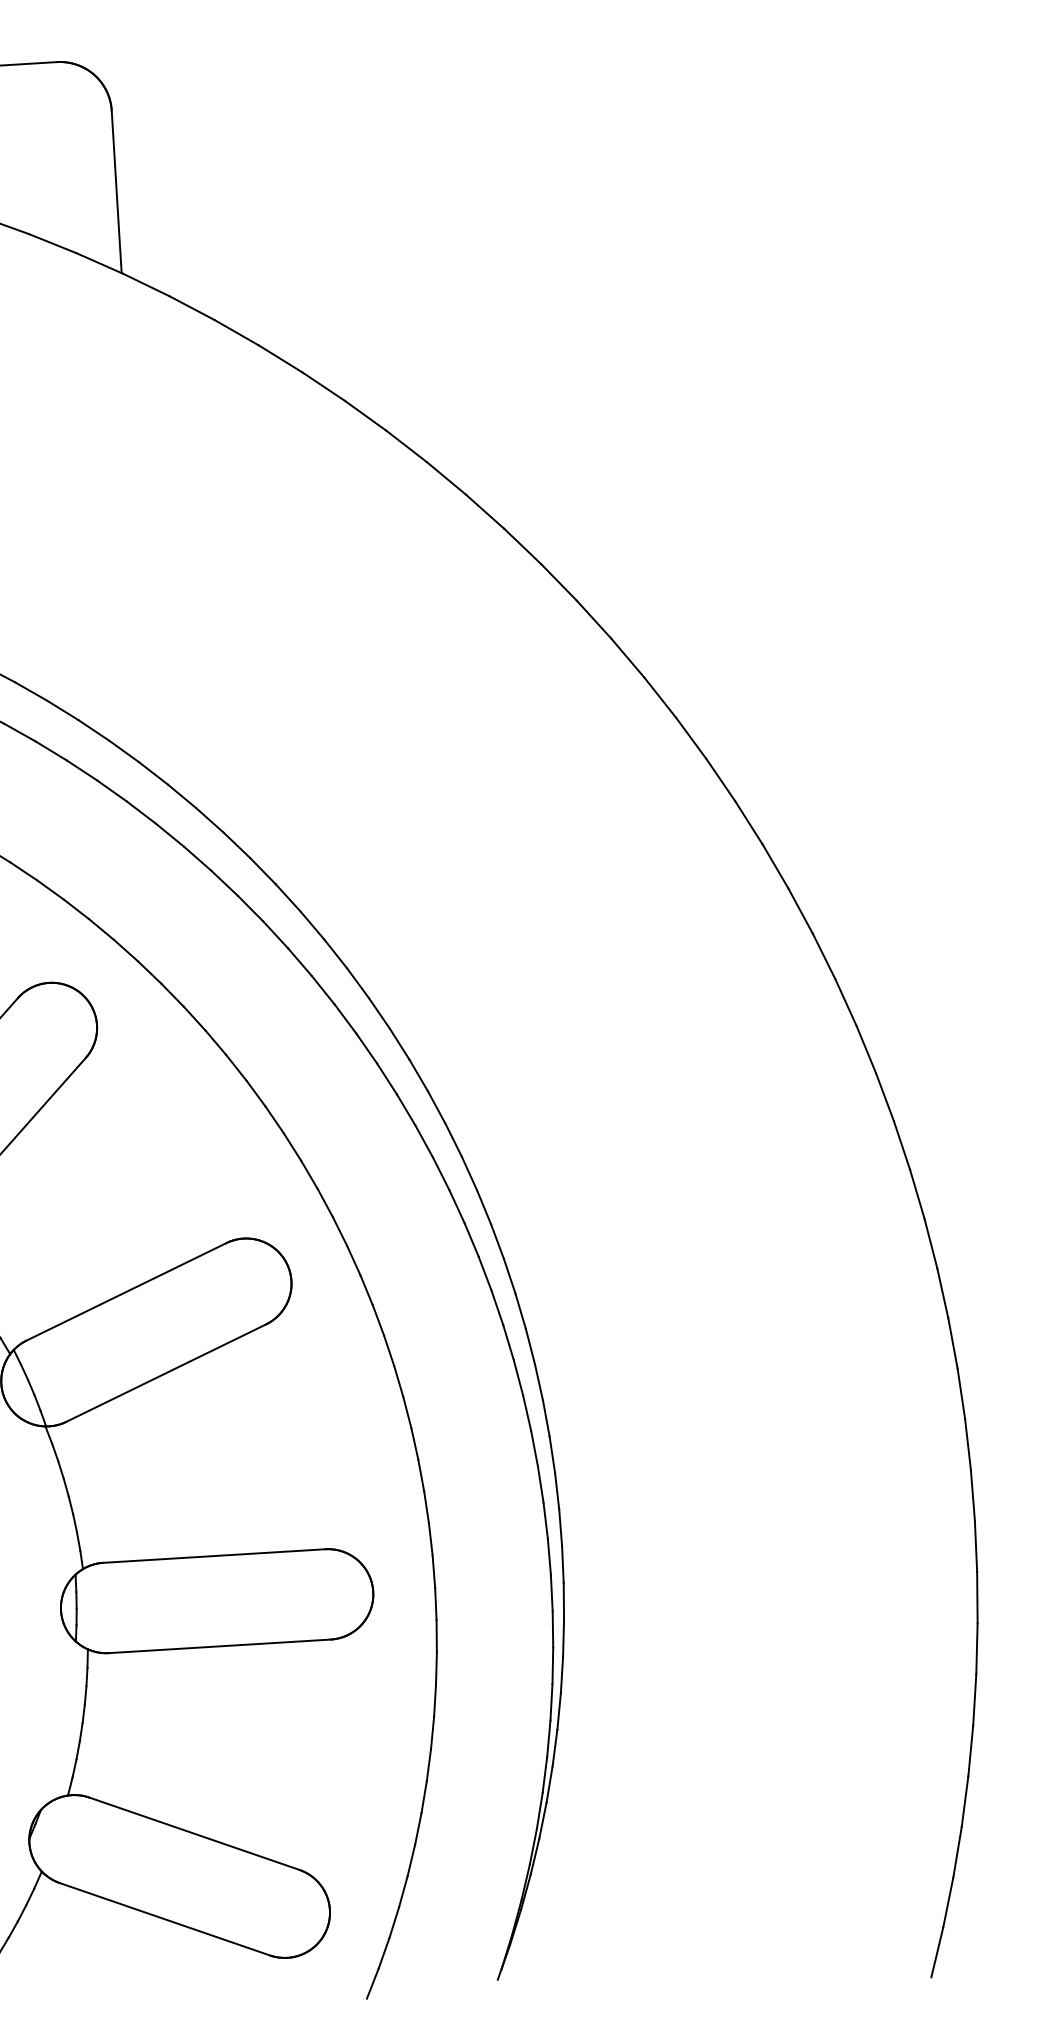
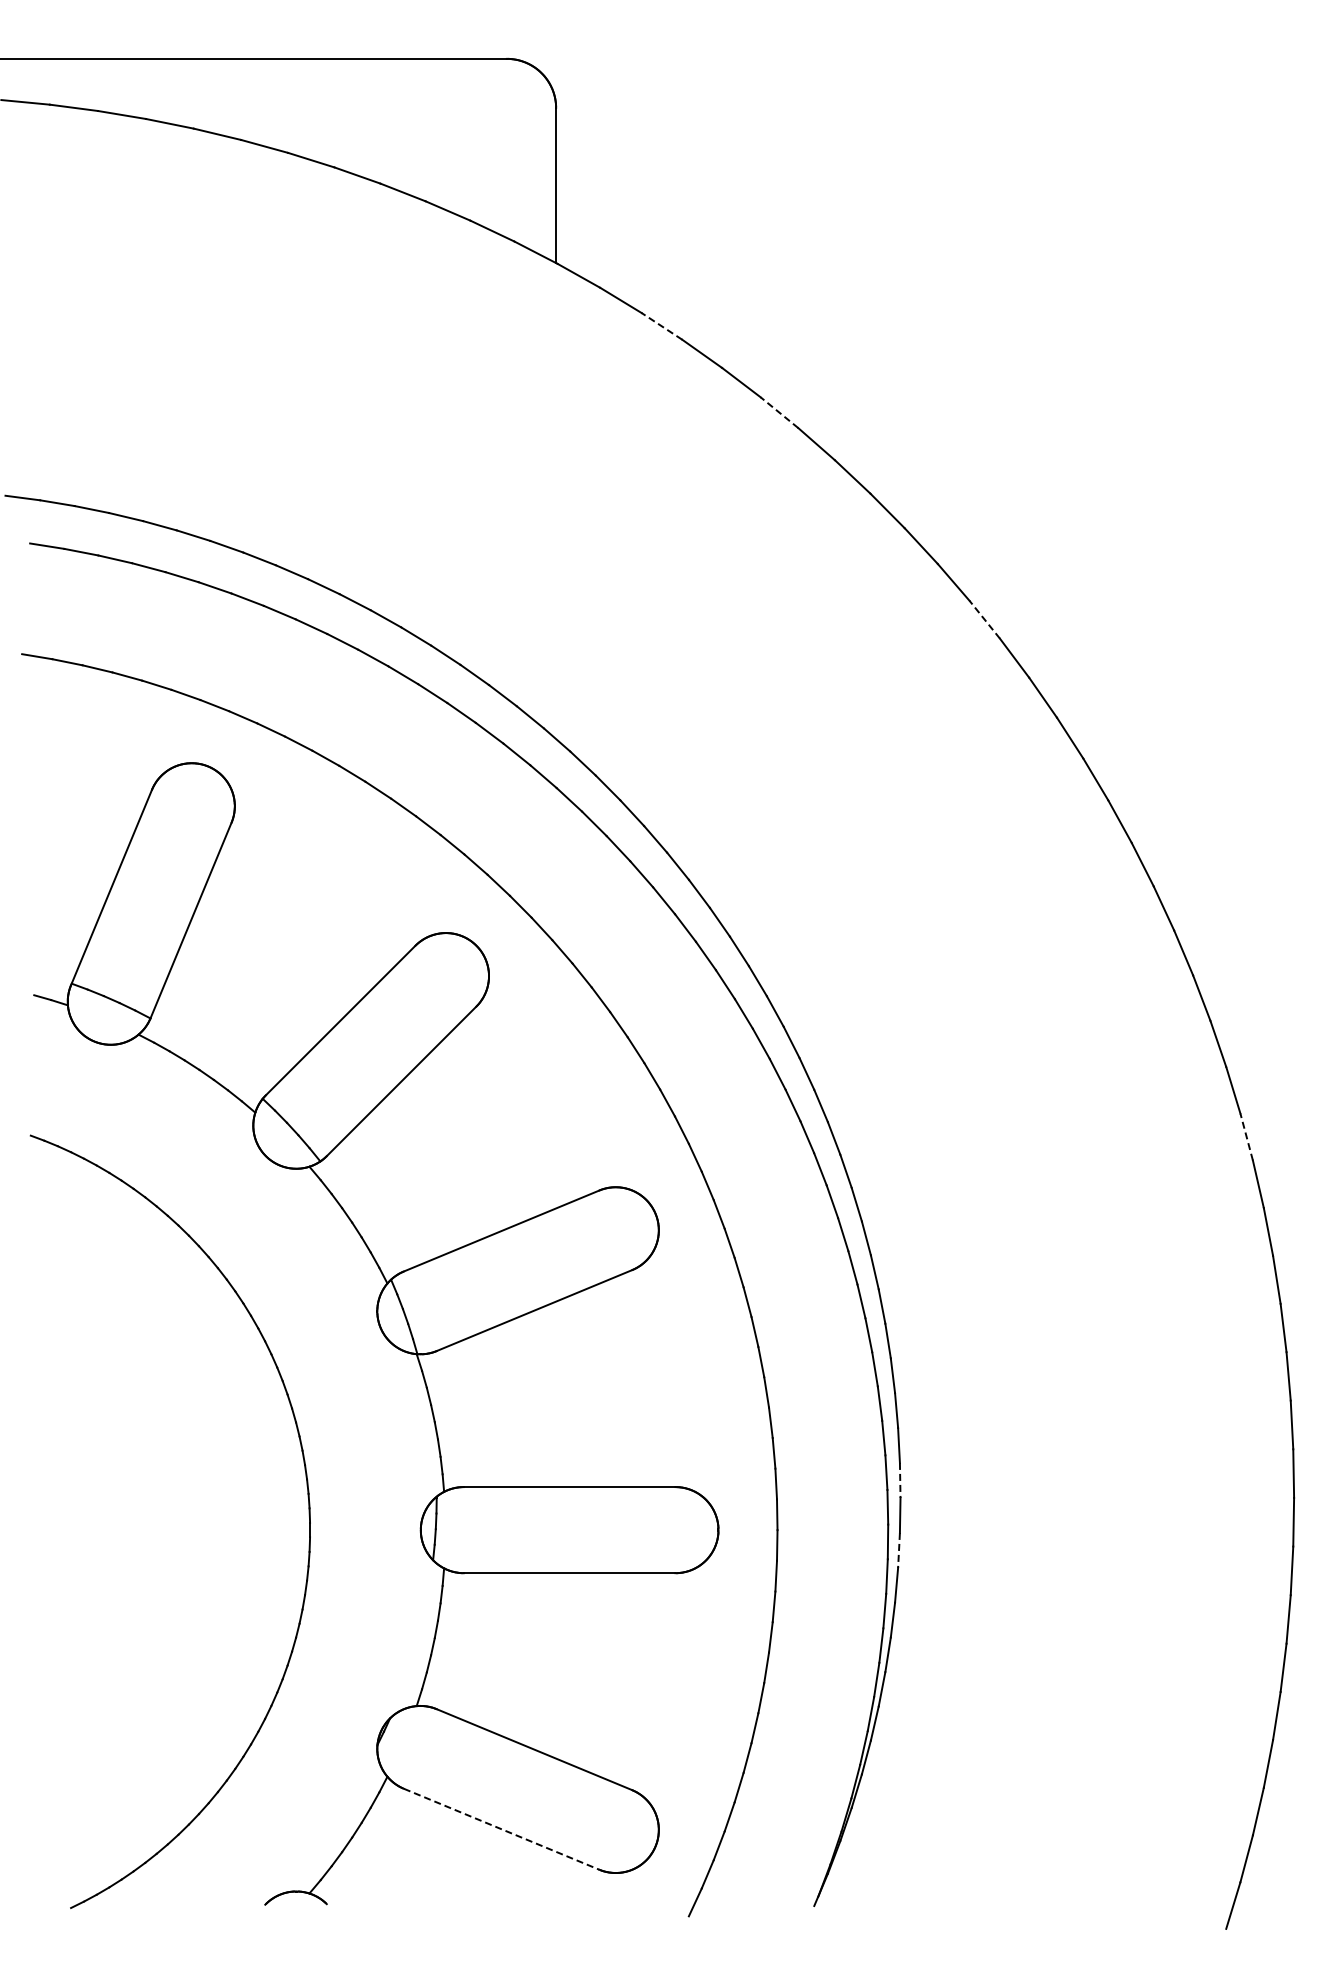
line: (236, 332) -> (661, 326), solid -> dashed
line: (365, 415) -> (779, 412), solid -> dashed
line: (593, 619) -> (984, 619), solid -> dashed
line: (901, 1144) -> (1246, 1136), solid -> dashed
line: (560, 1527) -> (900, 1480), solid -> dashed
line: (564, 1601) -> (899, 1550), solid -> dashed
line: (164, 1919) -> (501, 1829), solid -> dashed

